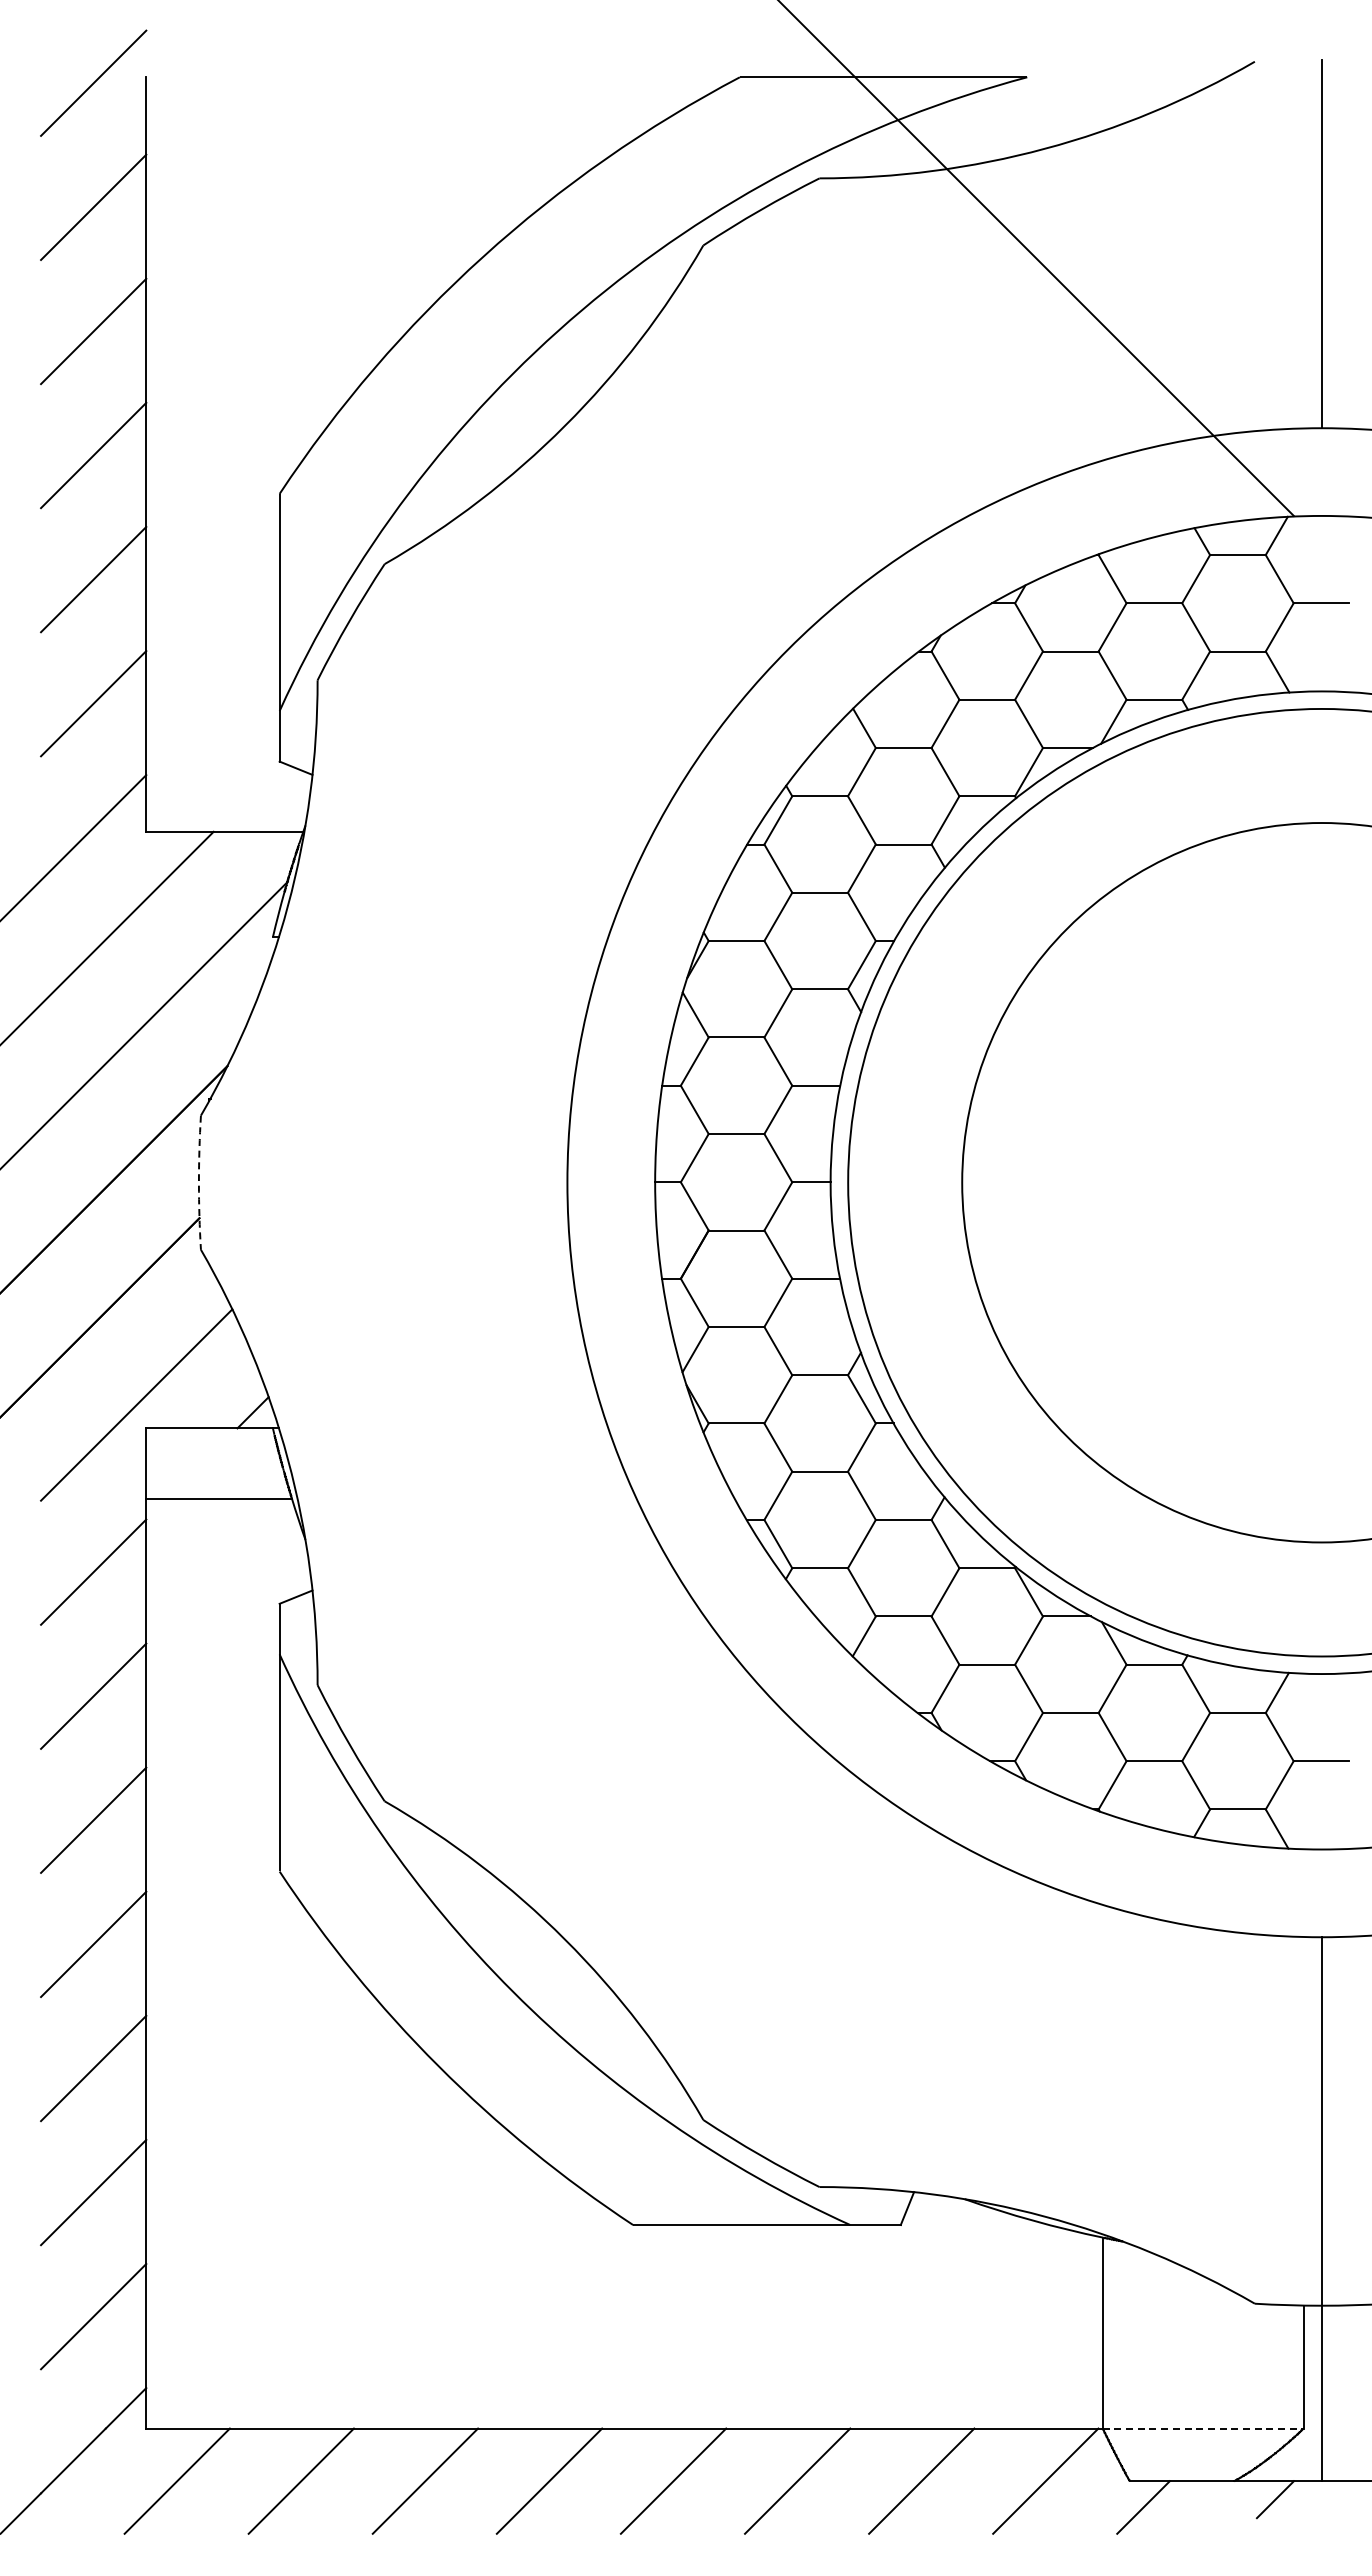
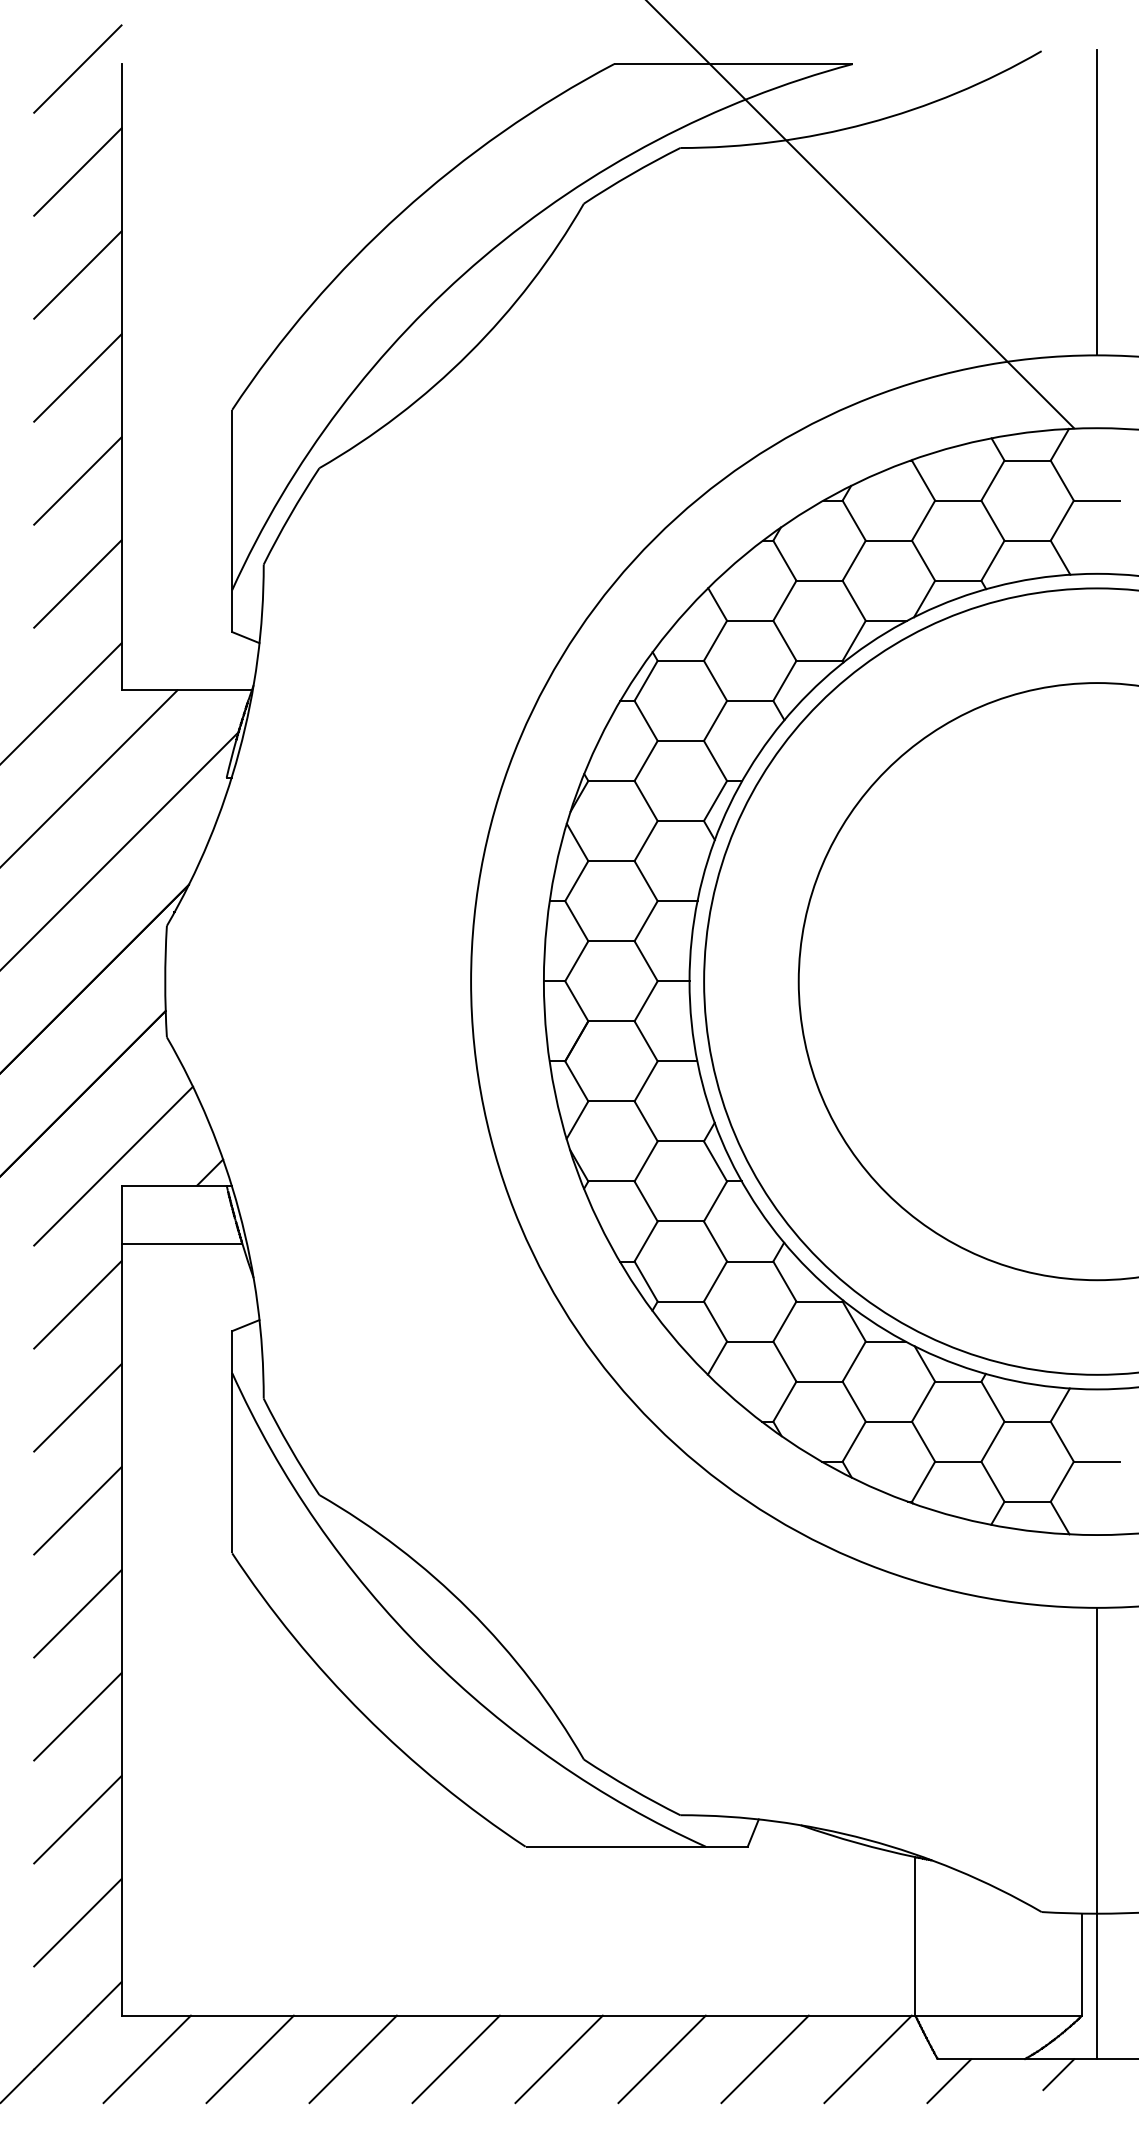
arc: (198, 1182) -> (164, 981), dashed -> solid
line: (1203, 2428) -> (999, 2015), dashed -> solid

